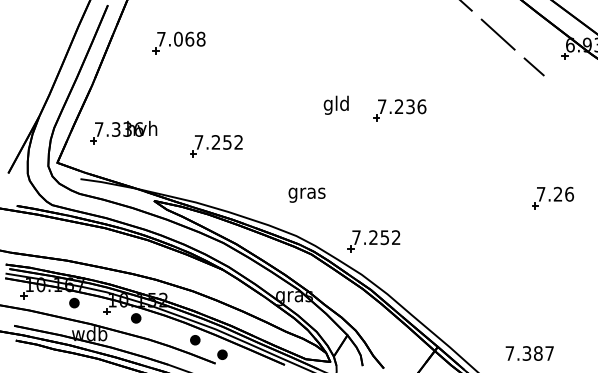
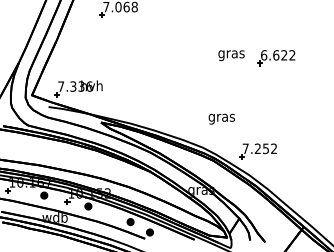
text: (336, 104) -> (231, 53), gld -> gras
text: (401, 106) -> (277, 55), 7.236 -> 6.622
part: (123, 132) -> (78, 88), moved
part: (216, 146) -> (145, 83), removed
text: (306, 194) -> (221, 118), moved

